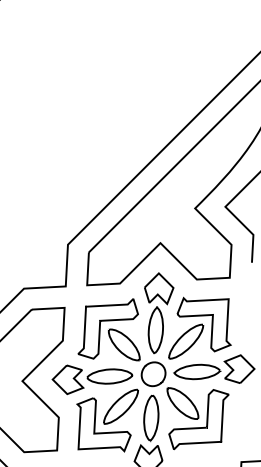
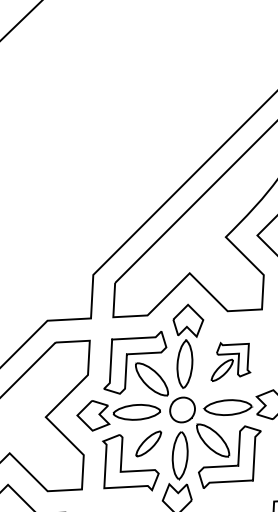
part: (199, 327) -> (230, 361), size x0.6
part: (120, 406) -> (148, 443), size x0.7

